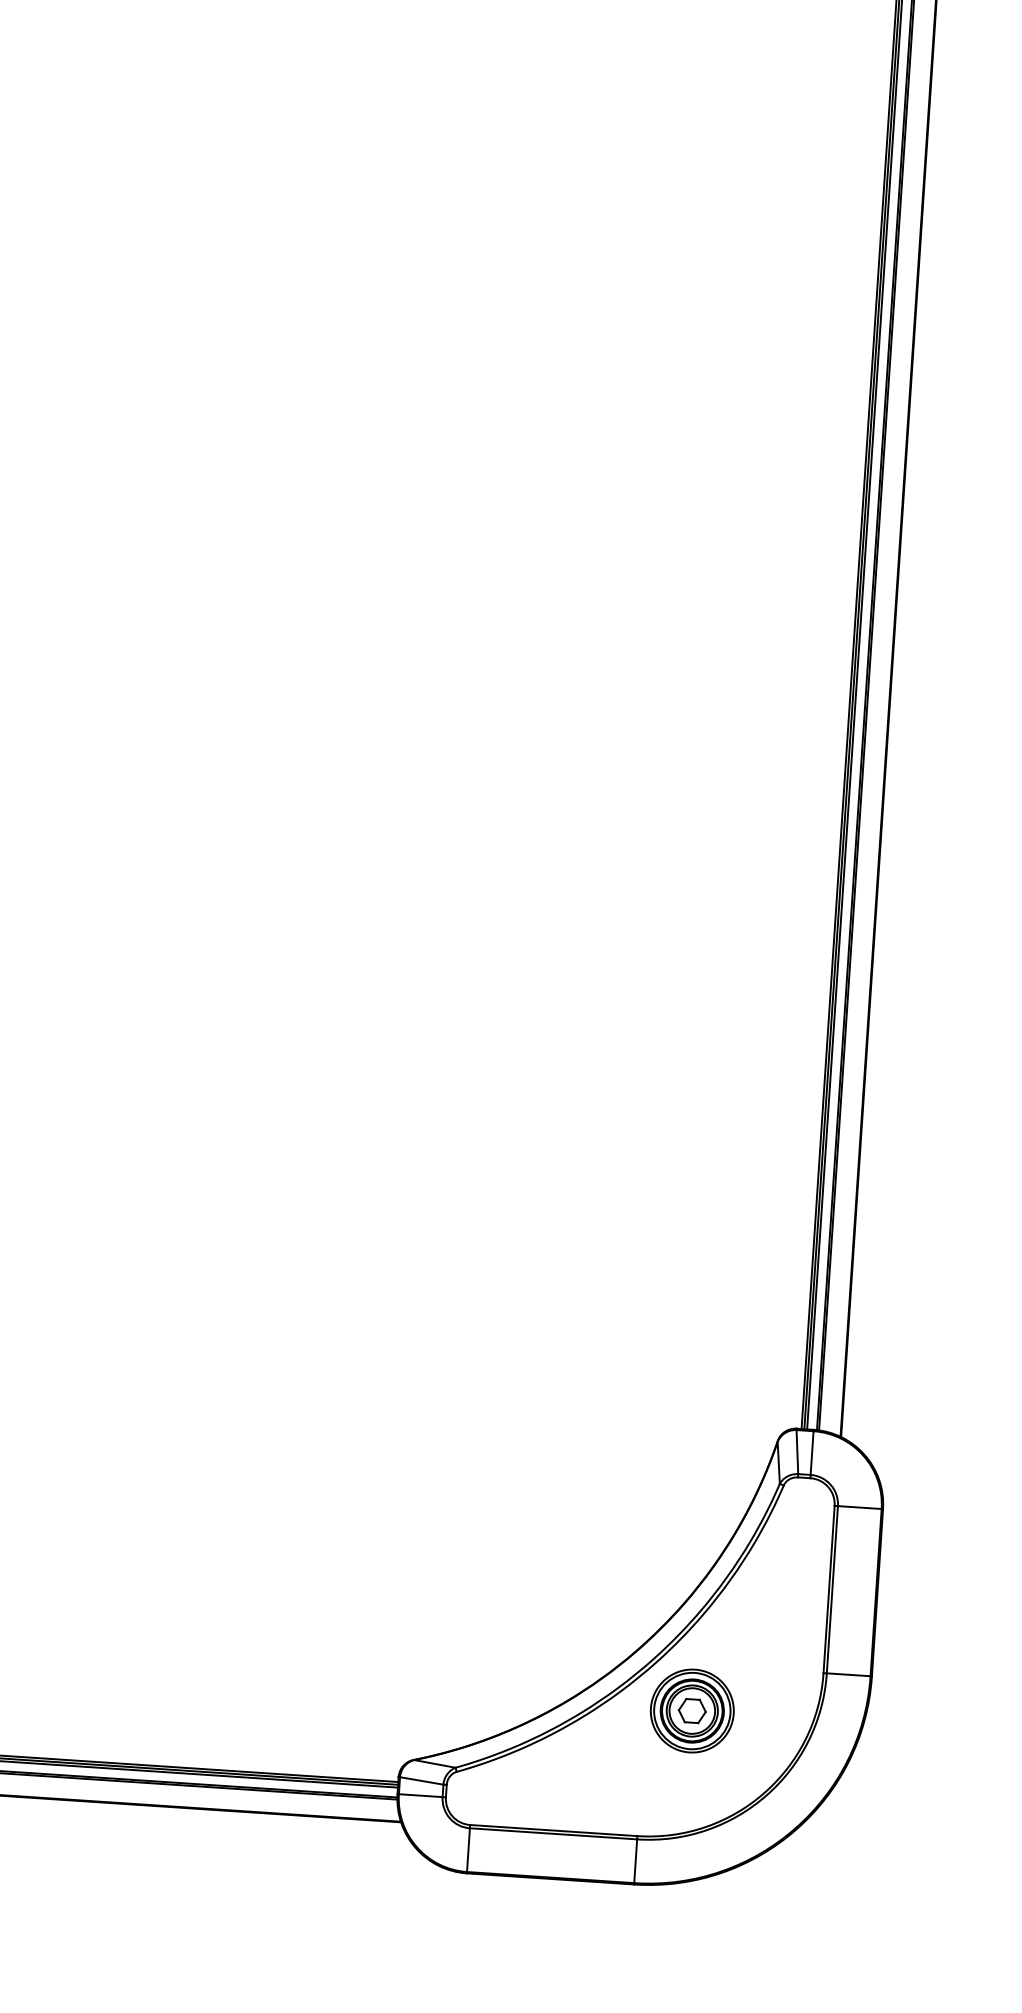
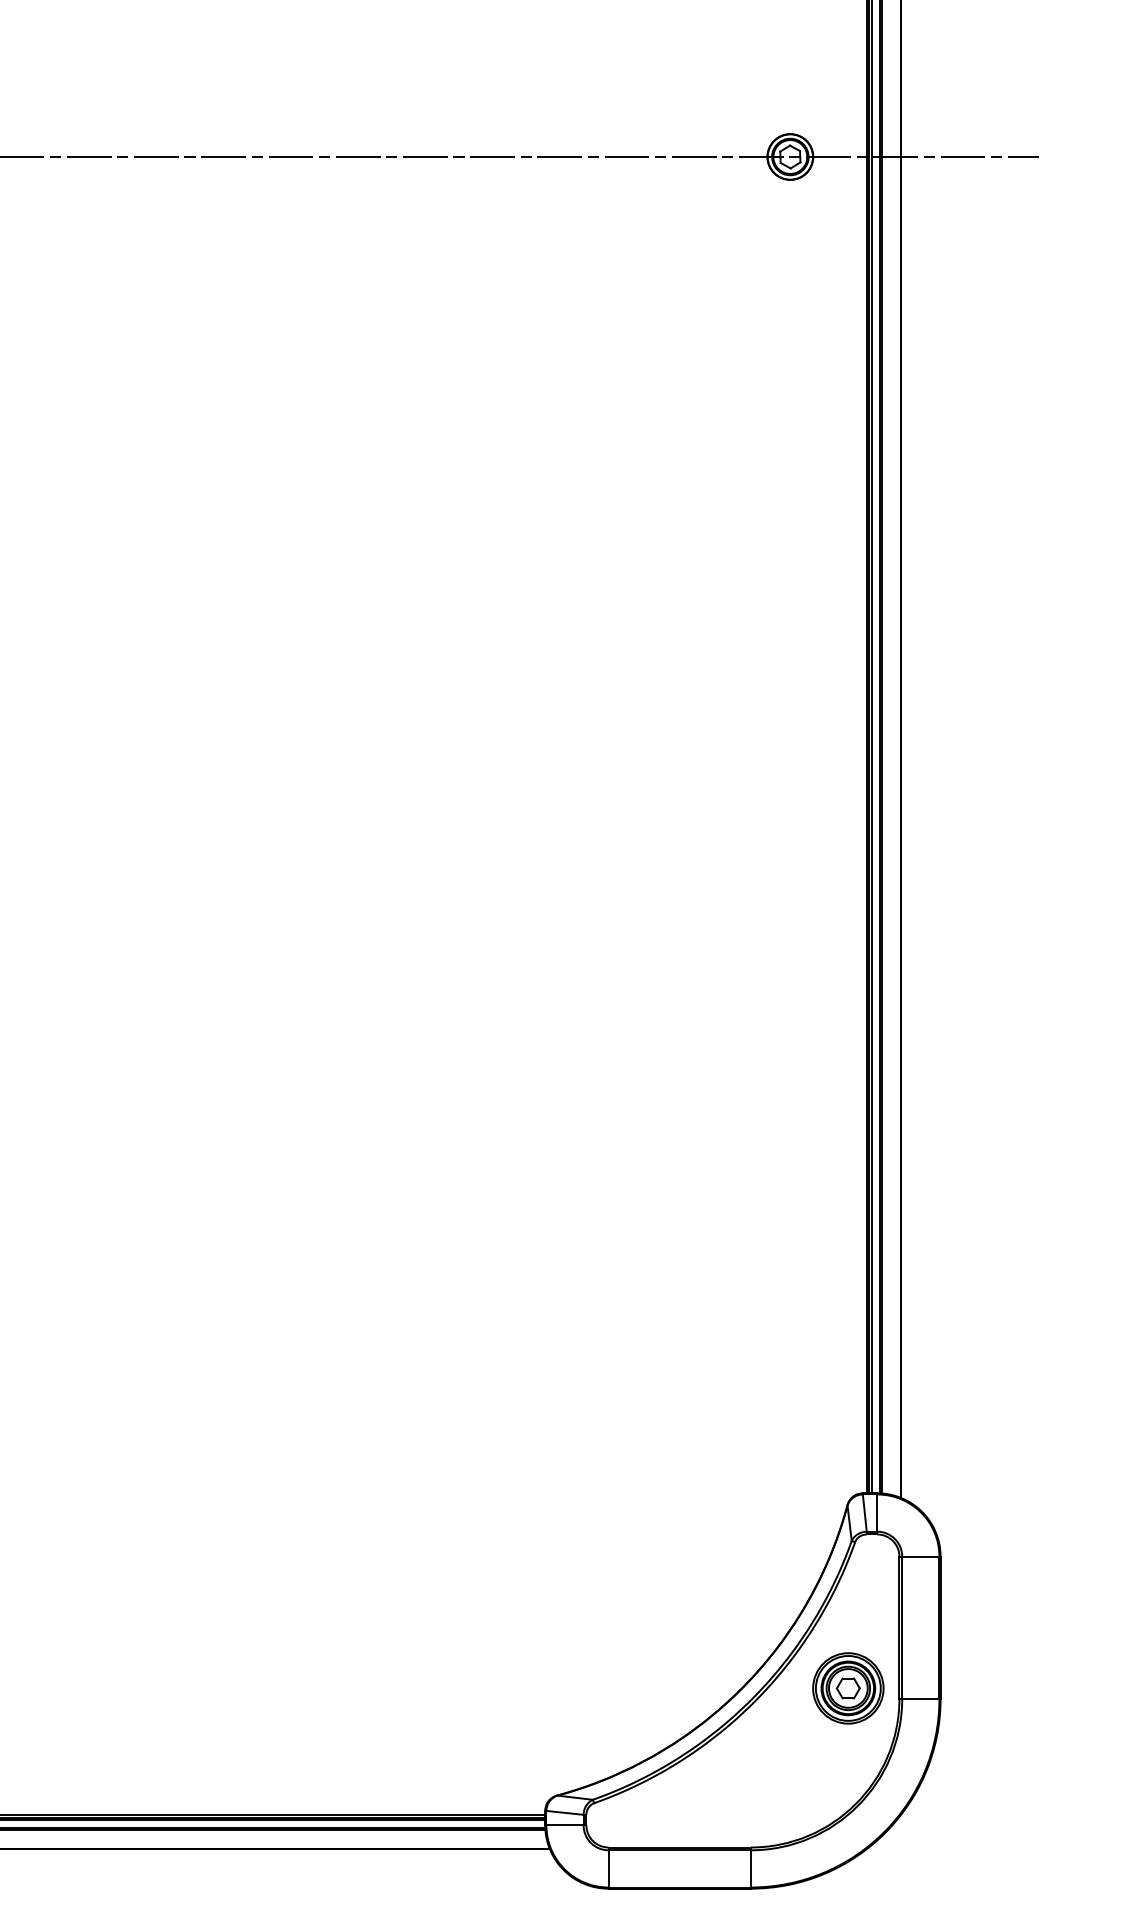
part: (692, 1711) -> (848, 1688), moved

